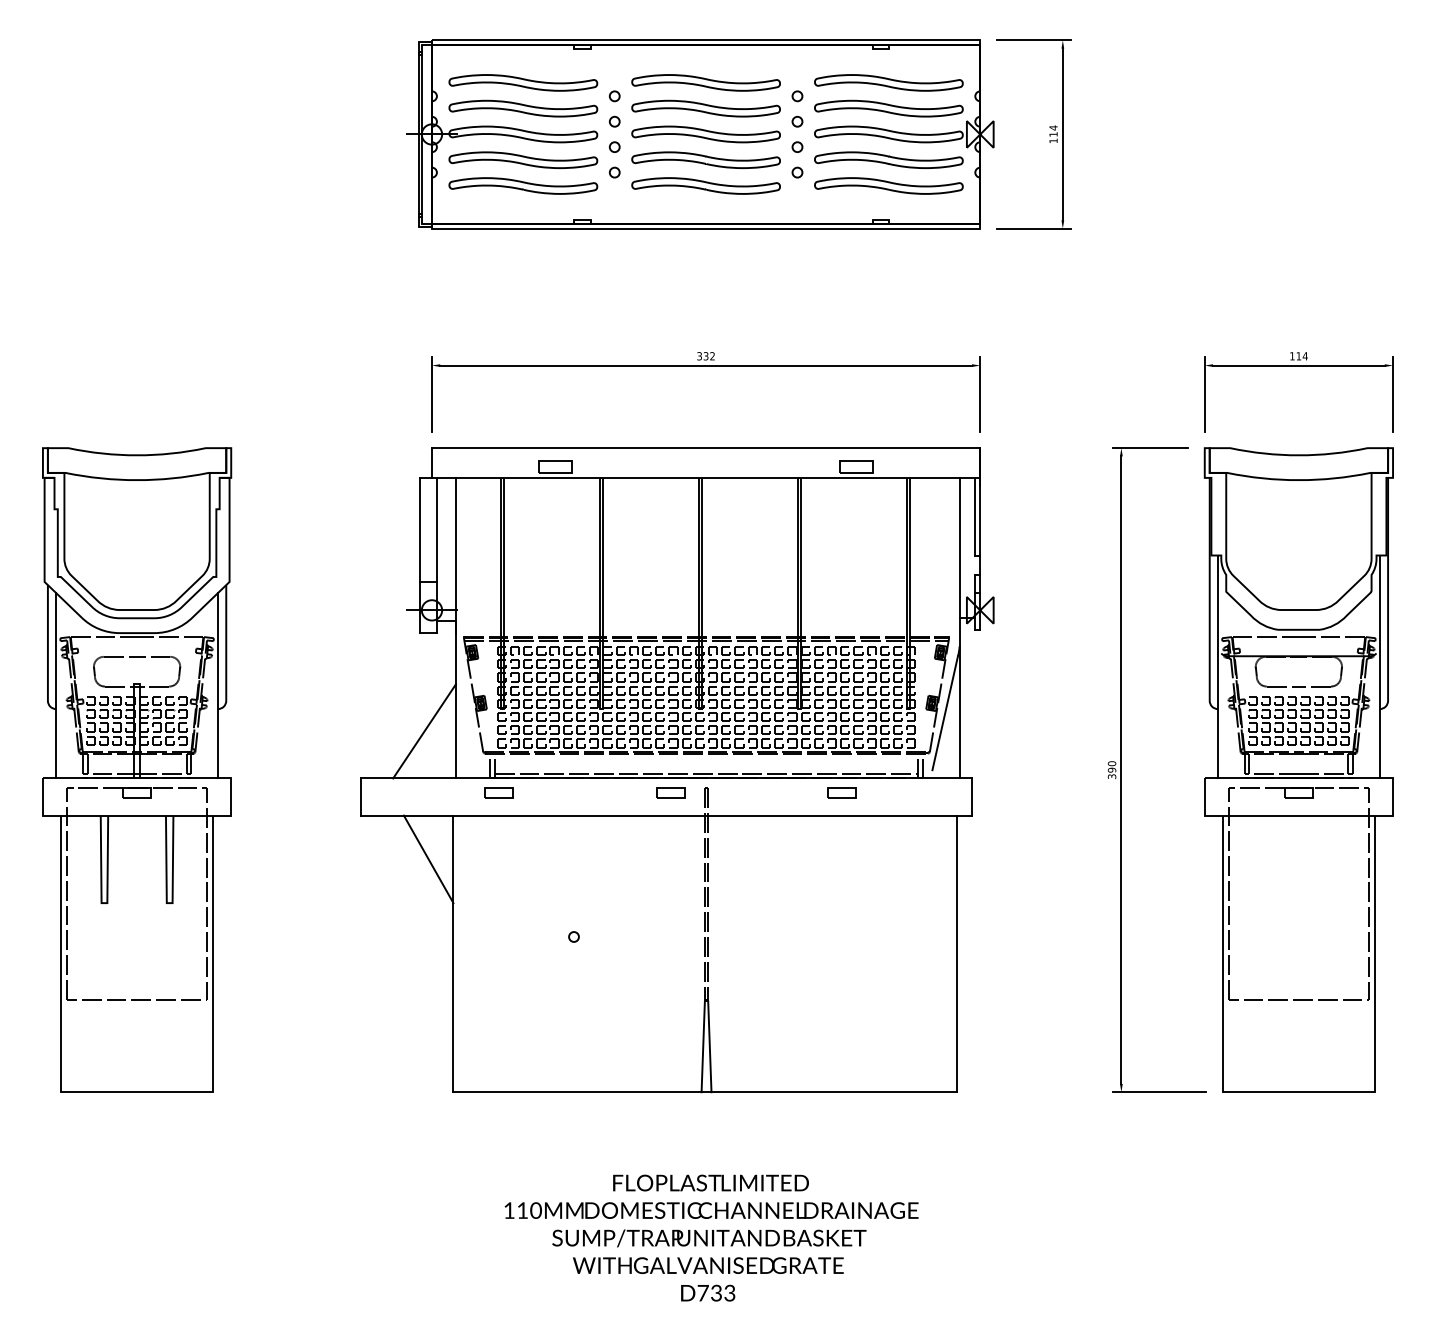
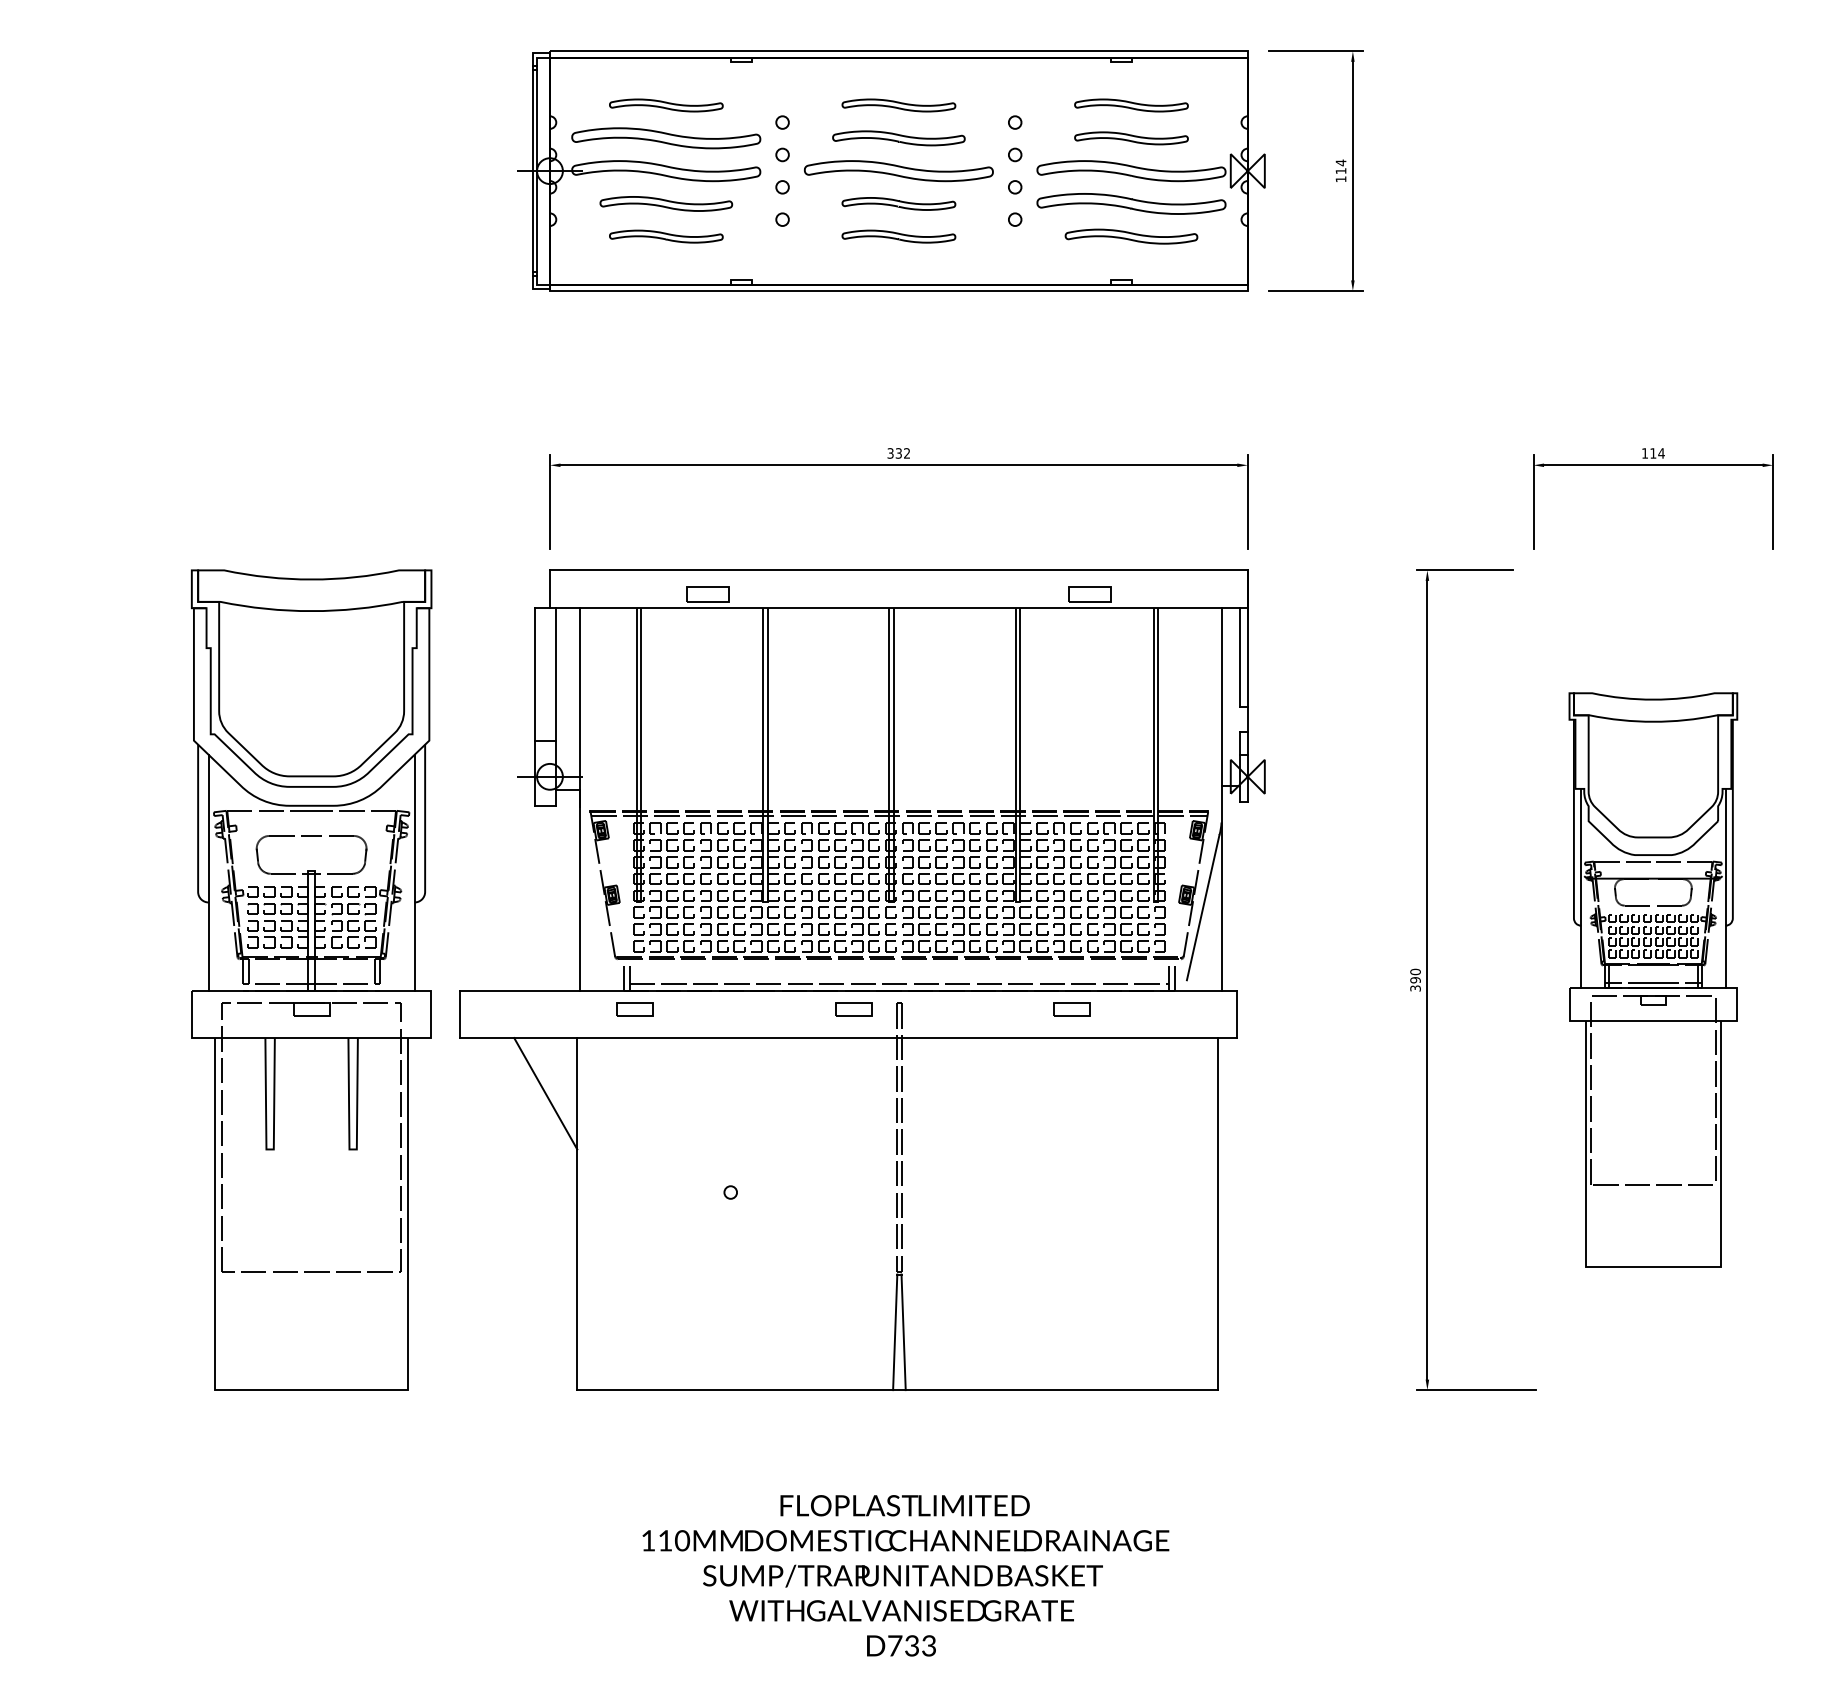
part: (523, 82) -> (666, 105), size x0.6
part: (705, 82) -> (898, 105), size x0.6
part: (888, 82) -> (1131, 105), size x0.6
part: (705, 108) -> (898, 138), size x0.7
part: (888, 108) -> (1131, 138), size x0.6
part: (523, 159) -> (666, 203), size x0.7
part: (705, 159) -> (898, 203), size x0.6
part: (523, 185) -> (666, 236), size x0.6
part: (705, 185) -> (898, 236), size x0.6
part: (888, 185) -> (1131, 236), size x0.7
line: (424, 731) -> (540, 930), removed
part: (136, 769) -> (311, 979), moved
part: (1299, 769) -> (1653, 979), size x0.7

